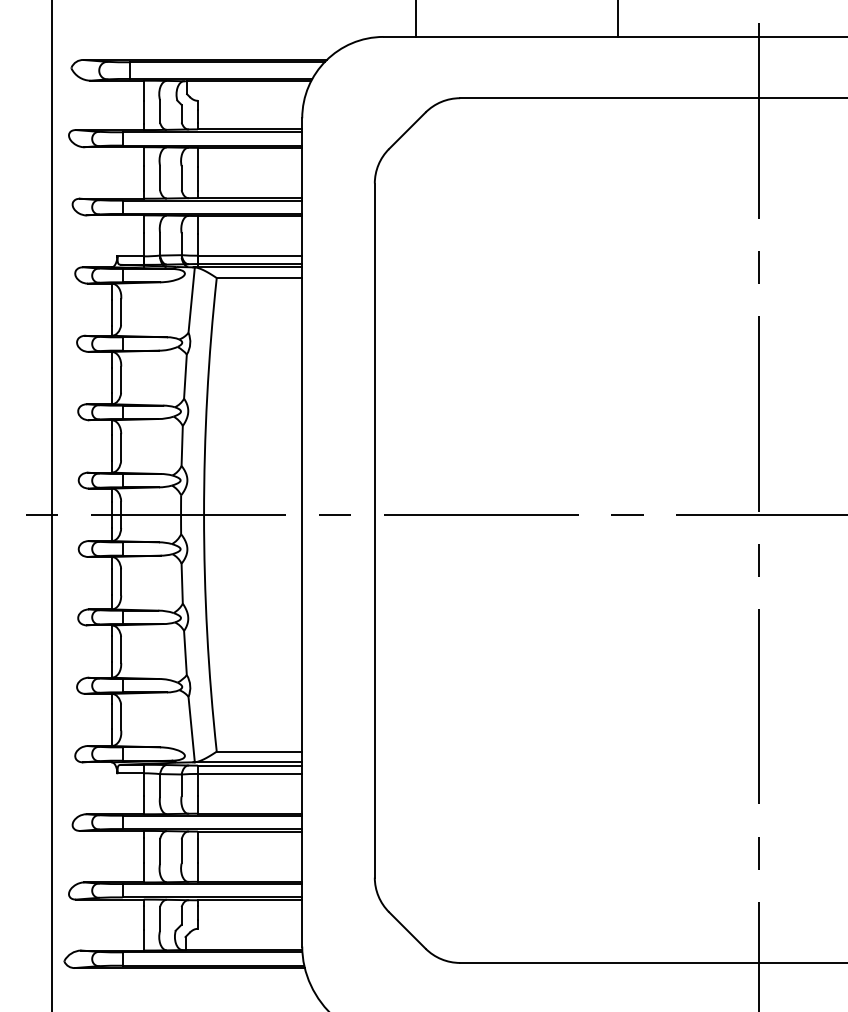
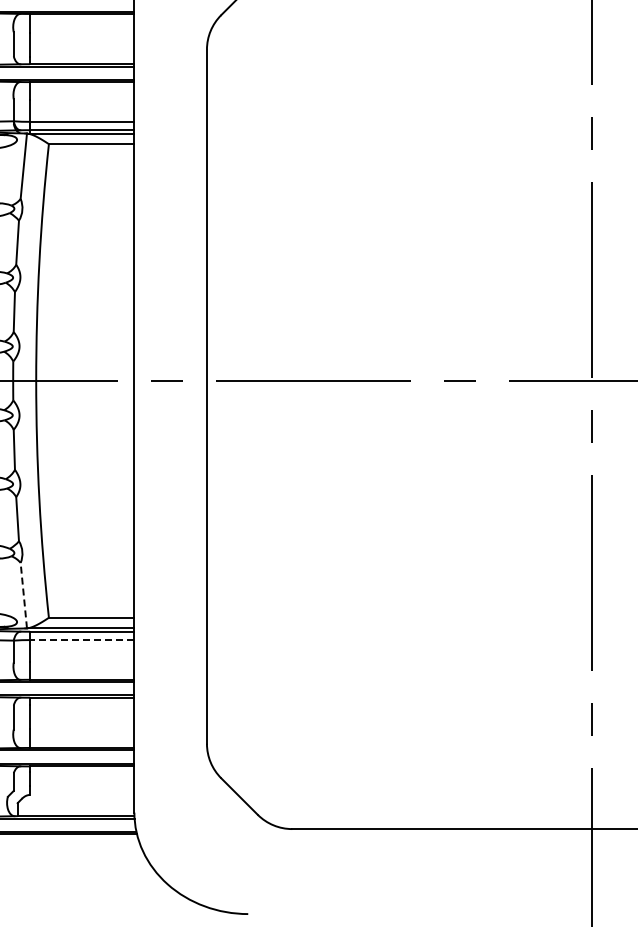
line: (191, 729) -> (23, 595), solid -> dashed
line: (249, 773) -> (81, 639), solid -> dashed

